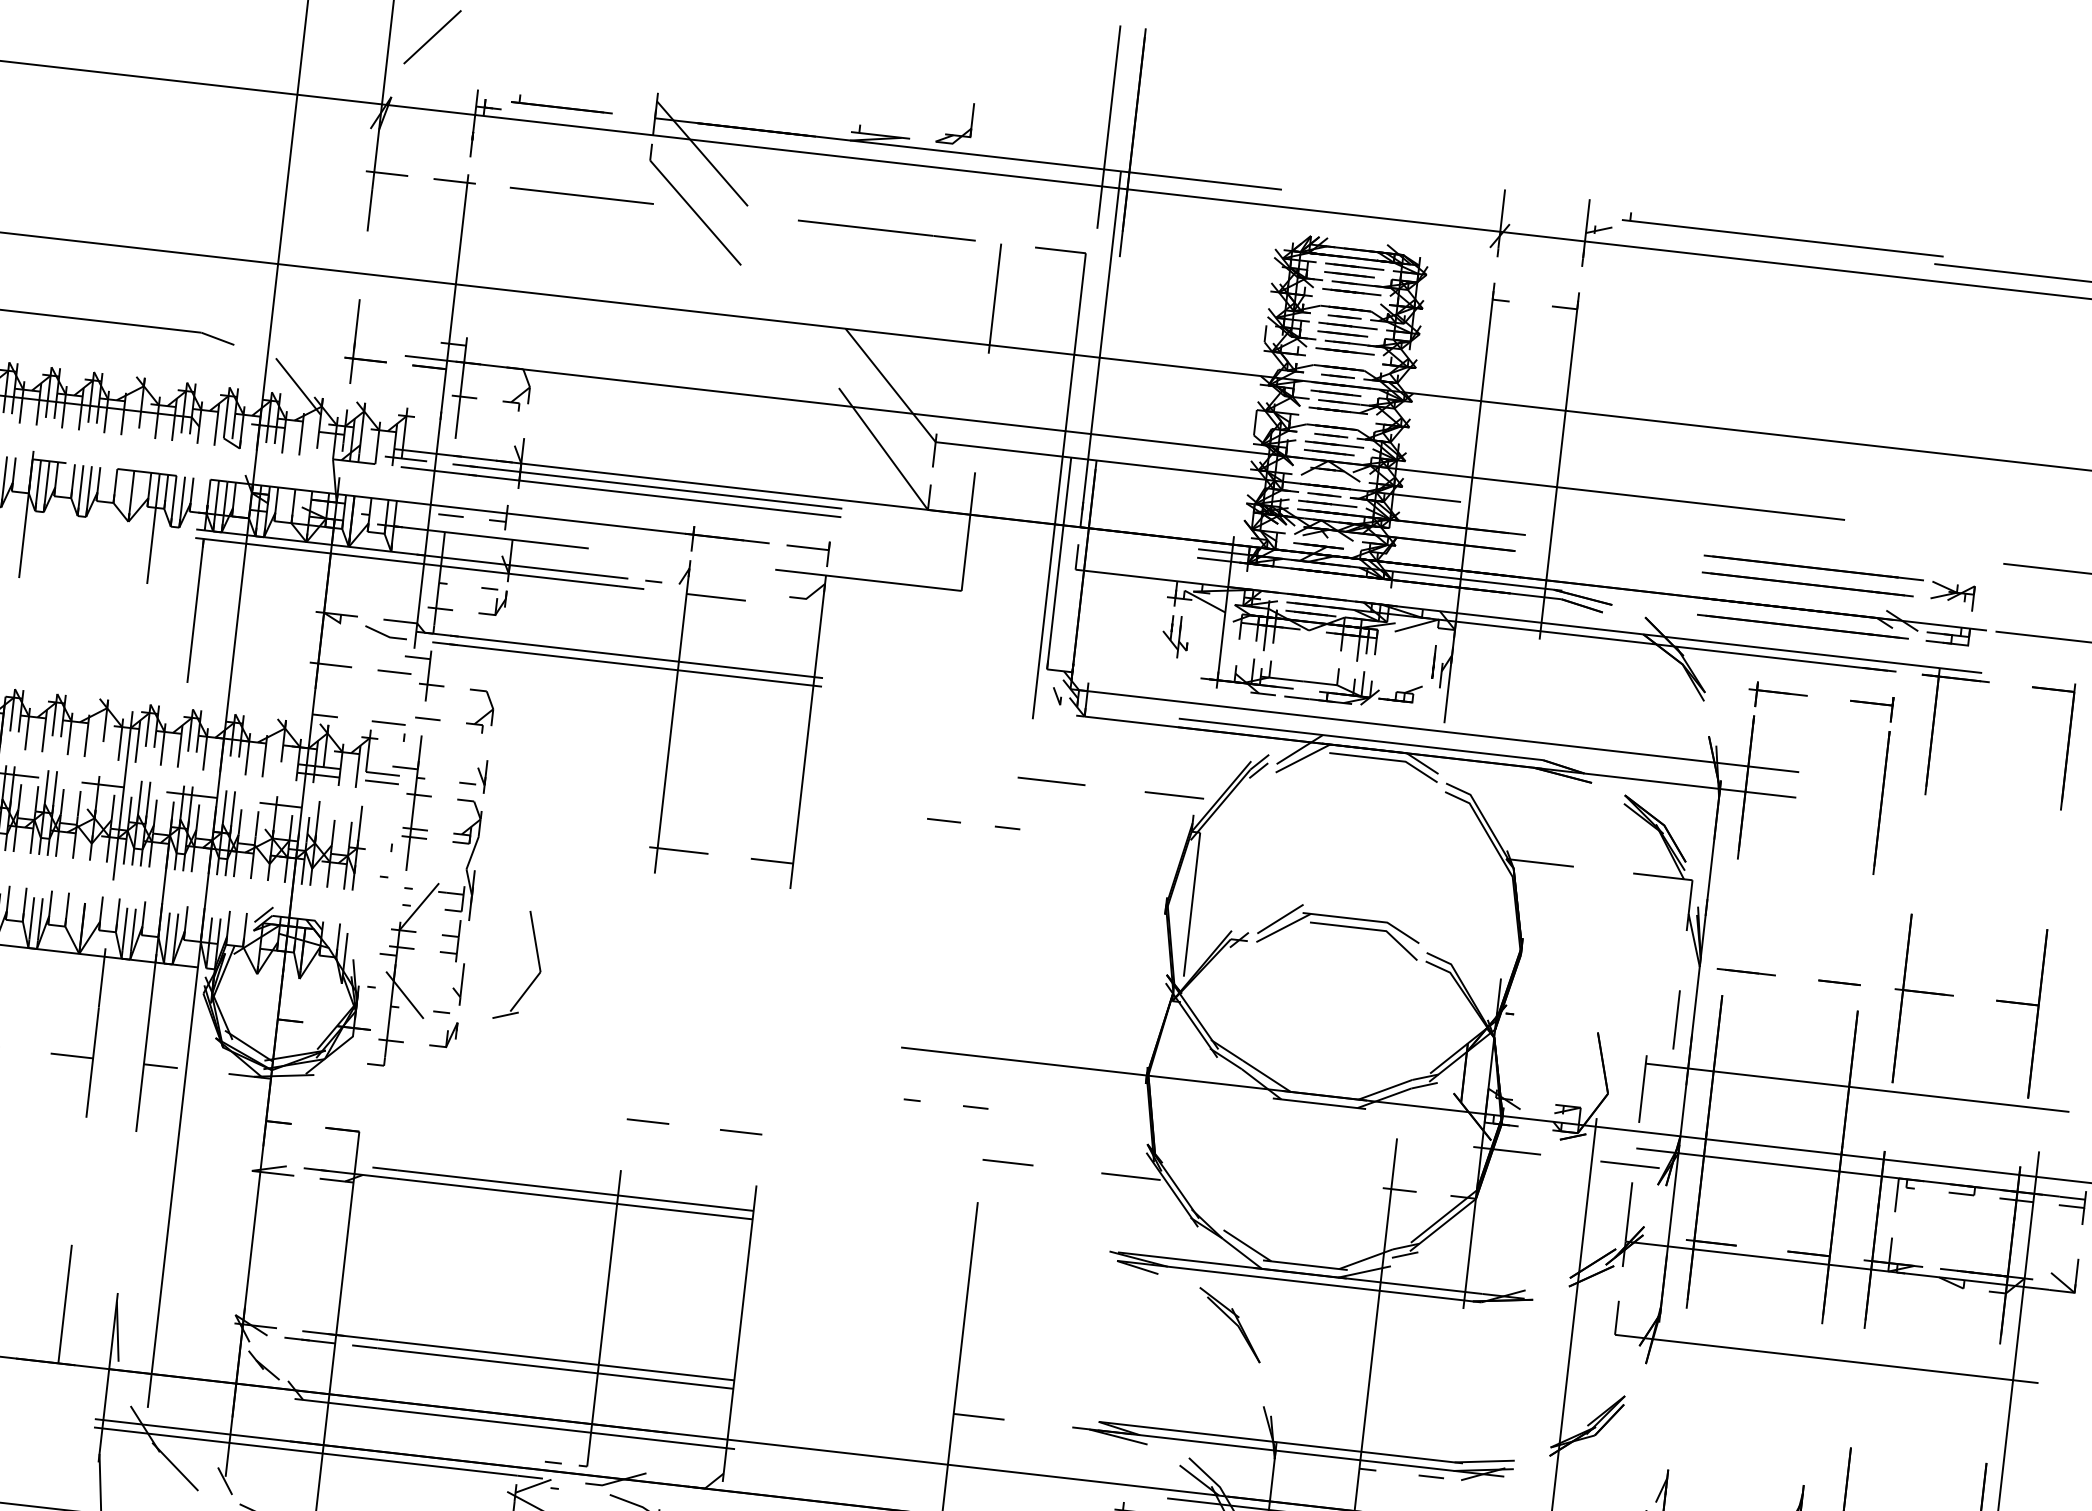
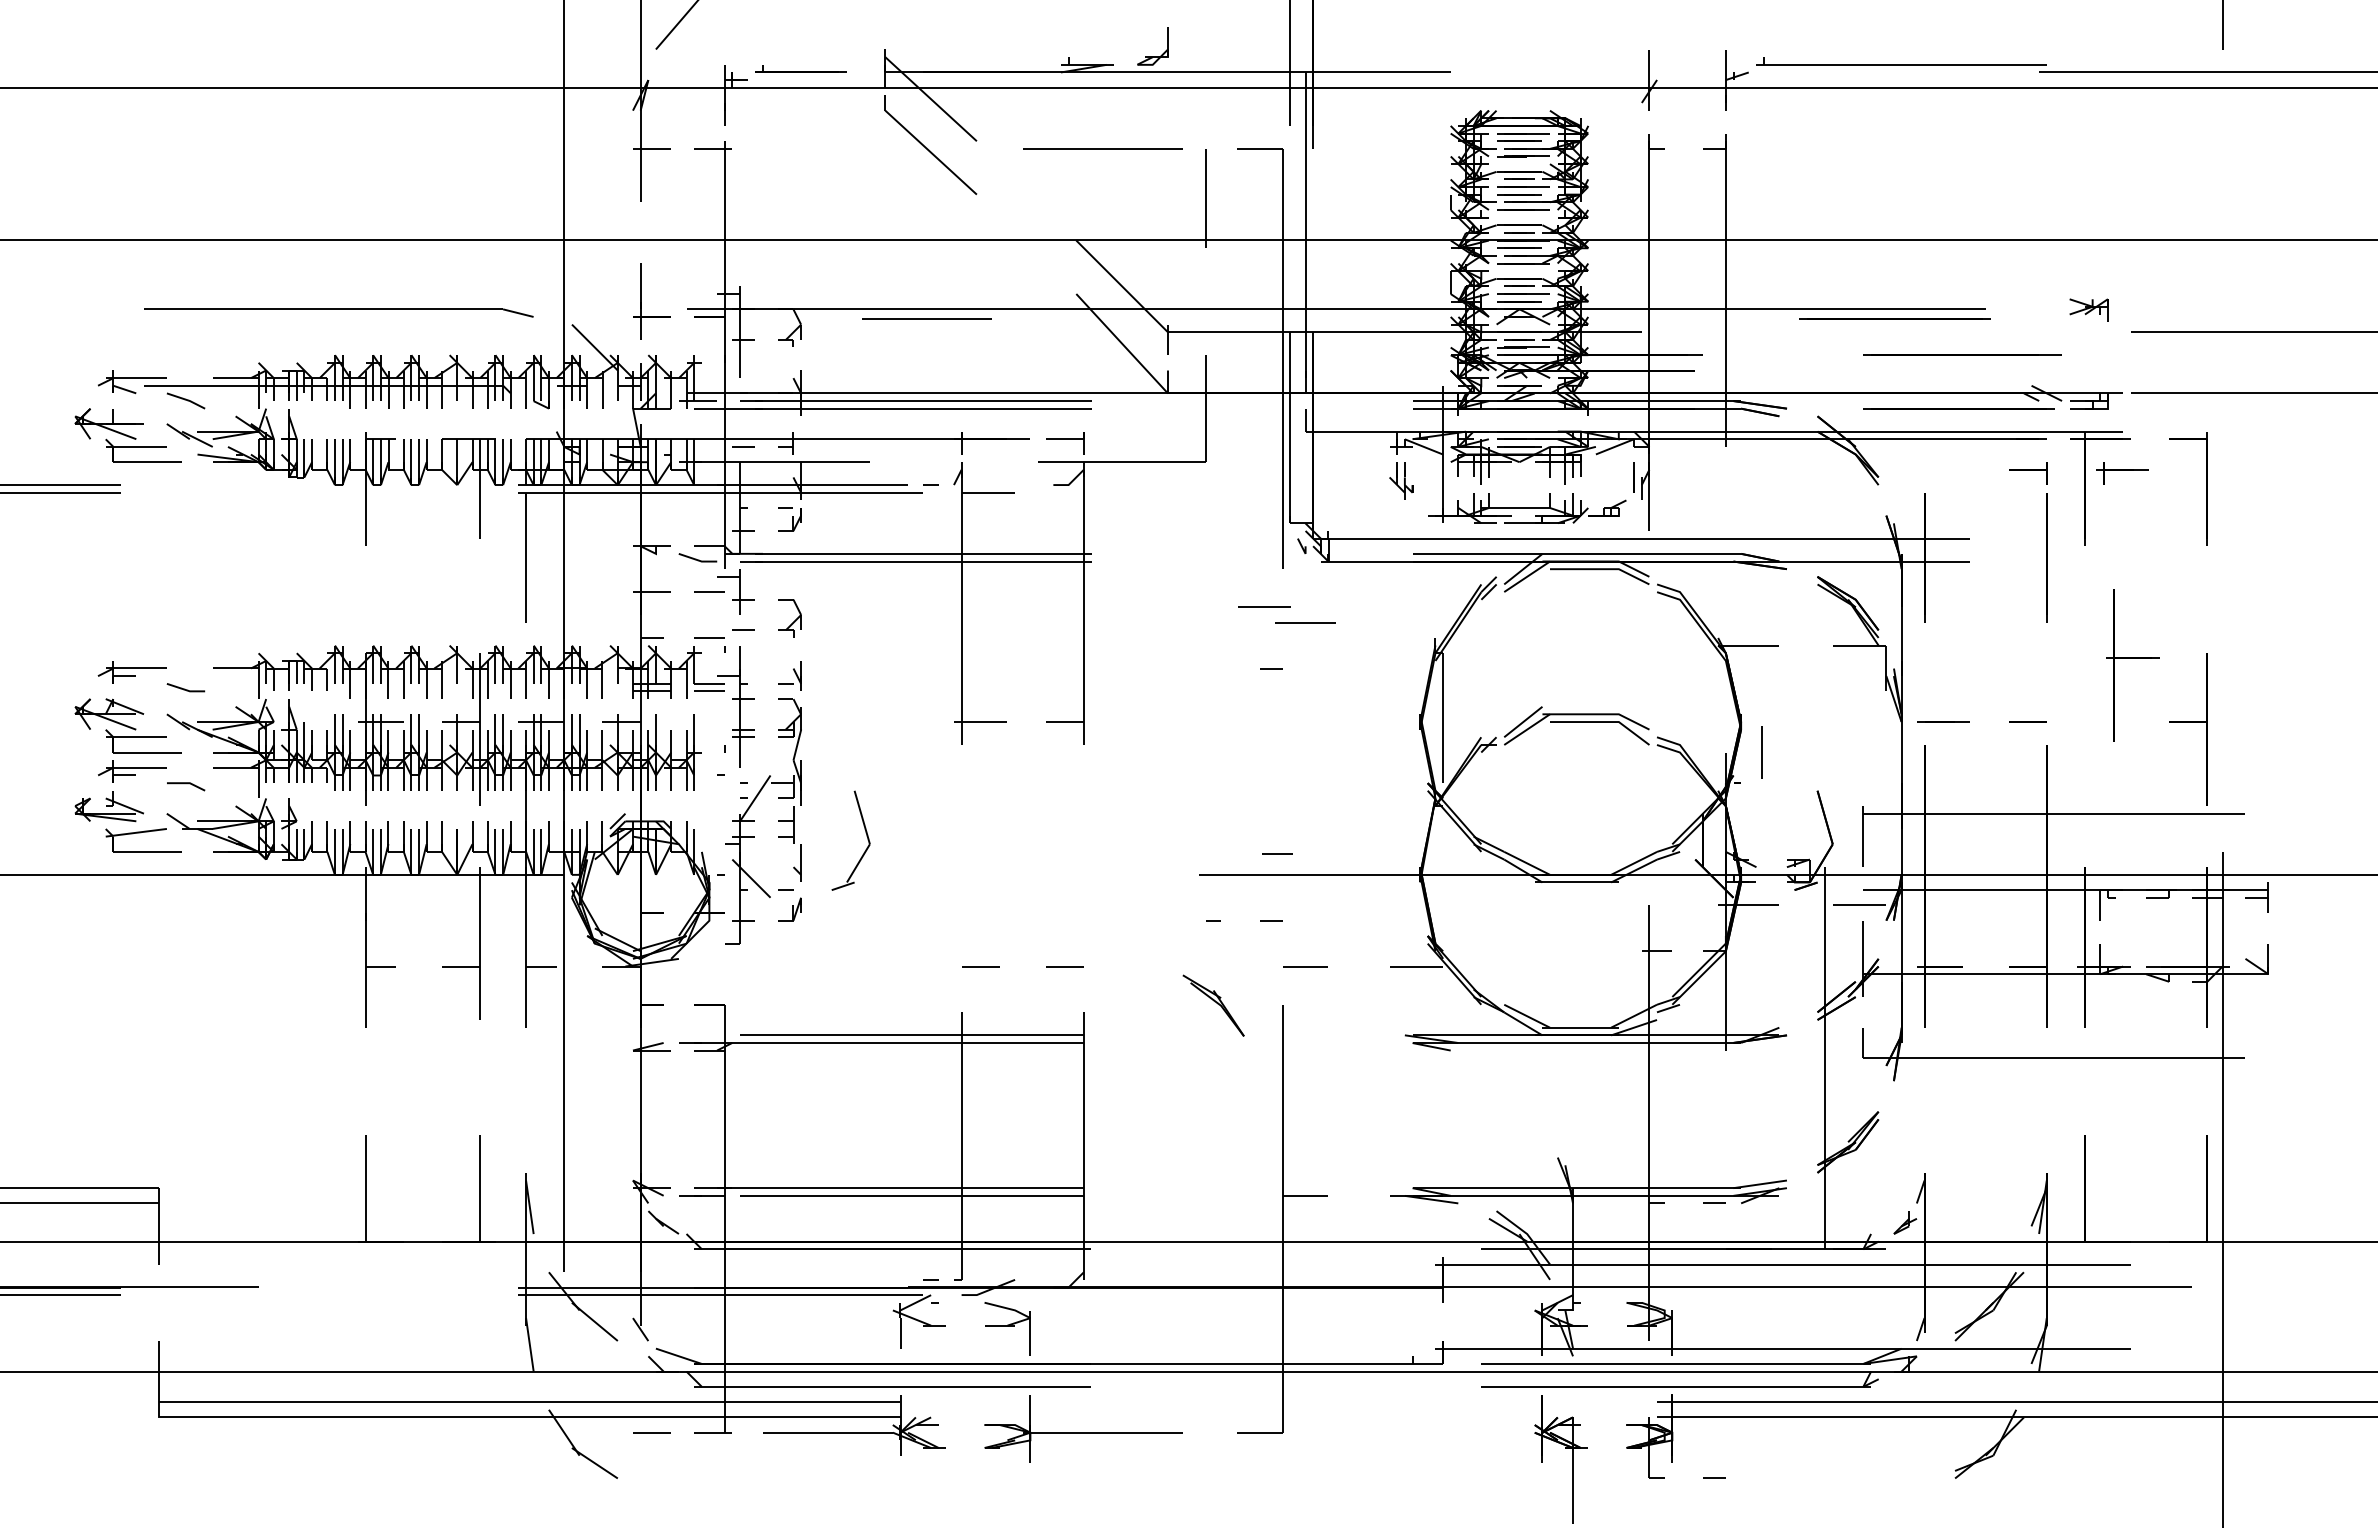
line: (581, 195) -> (926, 318), moved
line: (1807, 584) -> (1894, 318), moved
part: (1952, 595) -> (2088, 309), moved
part: (1777, 696) -> (2122, 473), moved
line: (1174, 795) -> (1264, 606), moved
line: (943, 820) -> (1277, 853), moved
part: (1923, 992) -> (2132, 658), moved
line: (1675, 1019) -> (1761, 752), moved
part: (1229, 1324) -> (1213, 1005), moved

